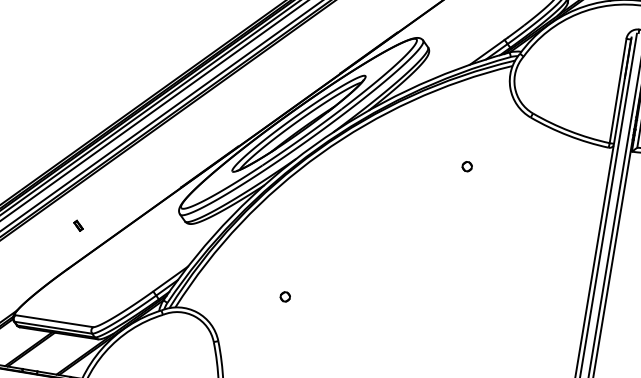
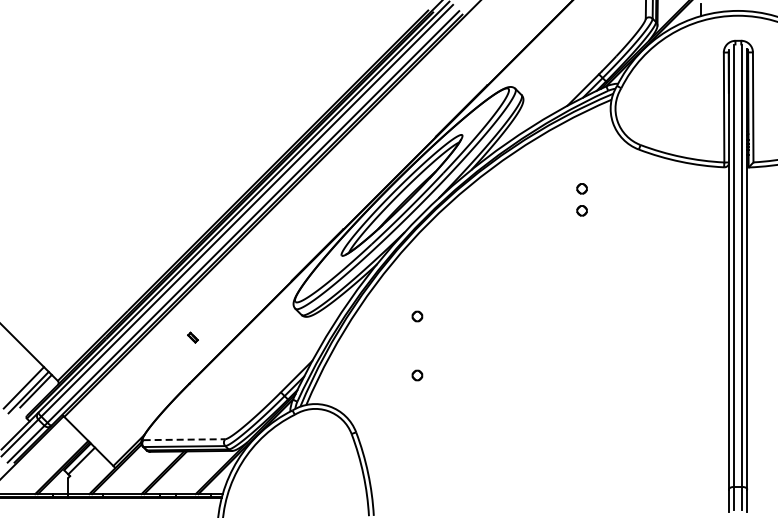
circle: (470, 145) -> (581, 188), added
part: (294, 241) -> (417, 316), added
line: (54, 321) -> (184, 439), solid -> dashed

